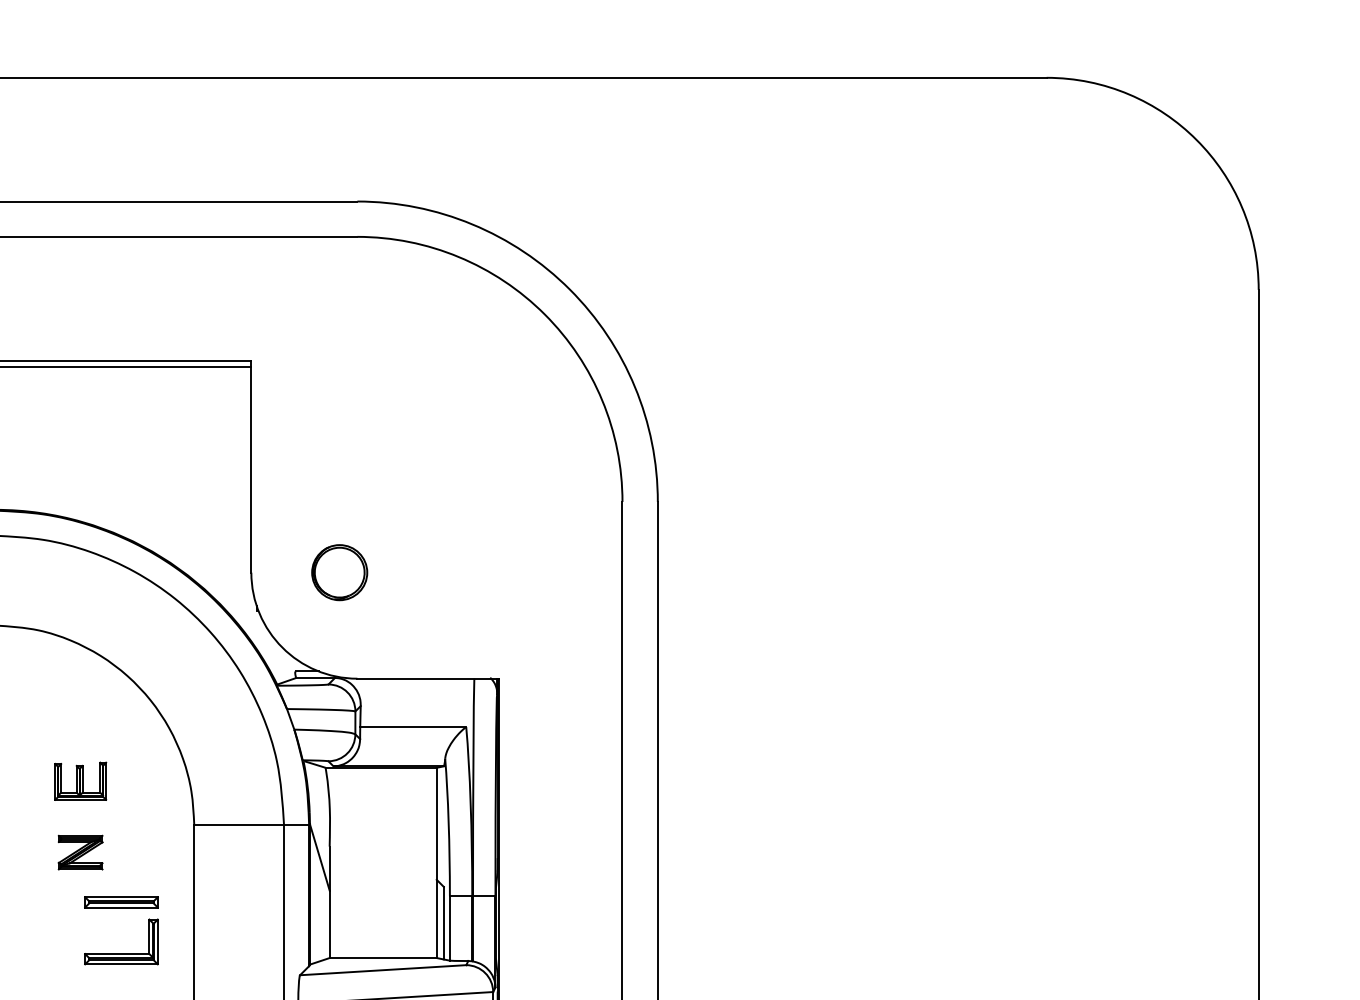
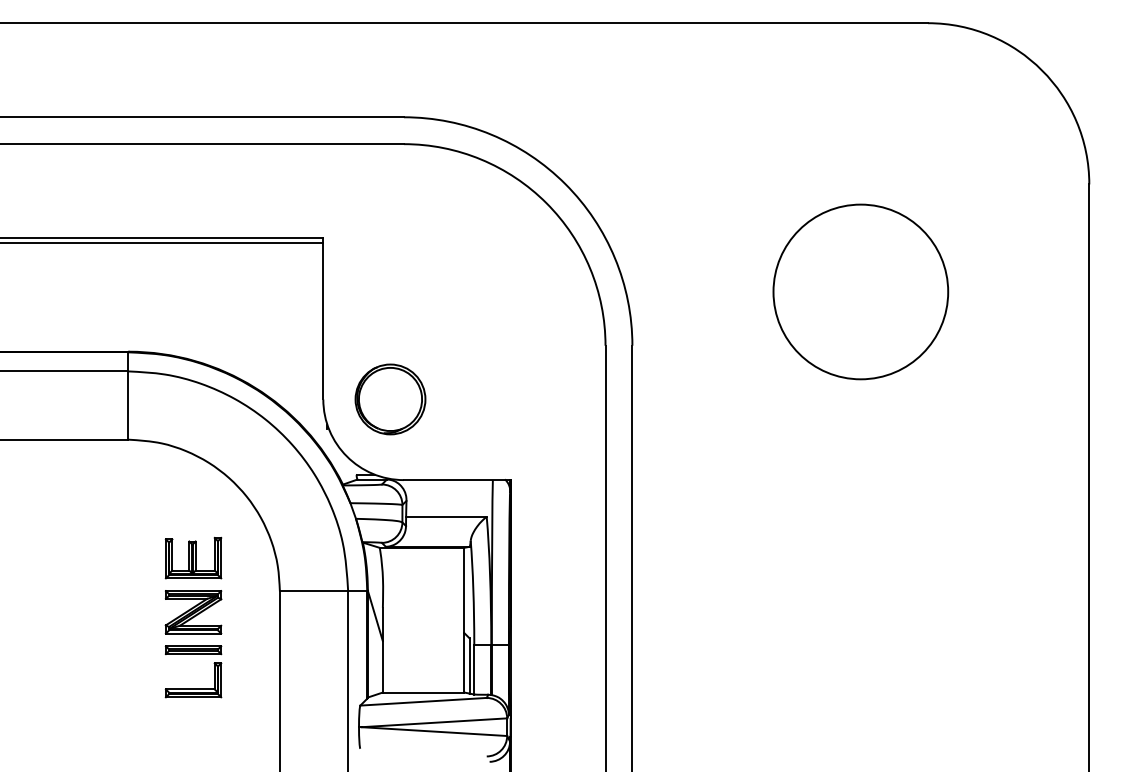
circle: (957, 430) -> (860, 291), added
part: (339, 572) -> (390, 399), size x1.67
part: (80, 780) -> (193, 557), size x1.43
part: (80, 852) -> (193, 612), size x1.67
part: (121, 908) -> (193, 654), moved

